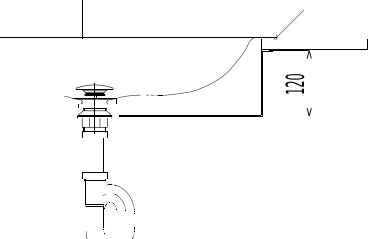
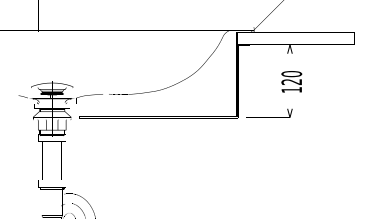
text: (294, 83) -> (291, 81), moved

